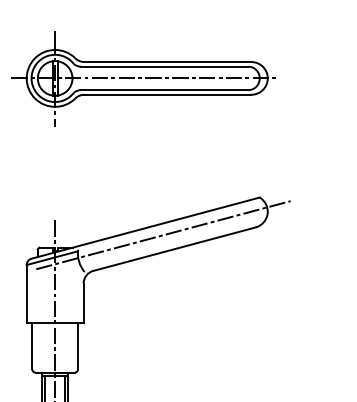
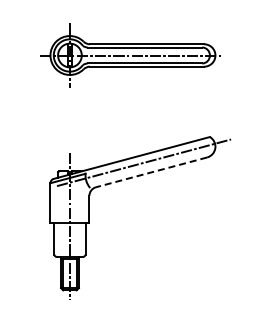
line: (174, 249) -> (151, 172), solid -> dashed

